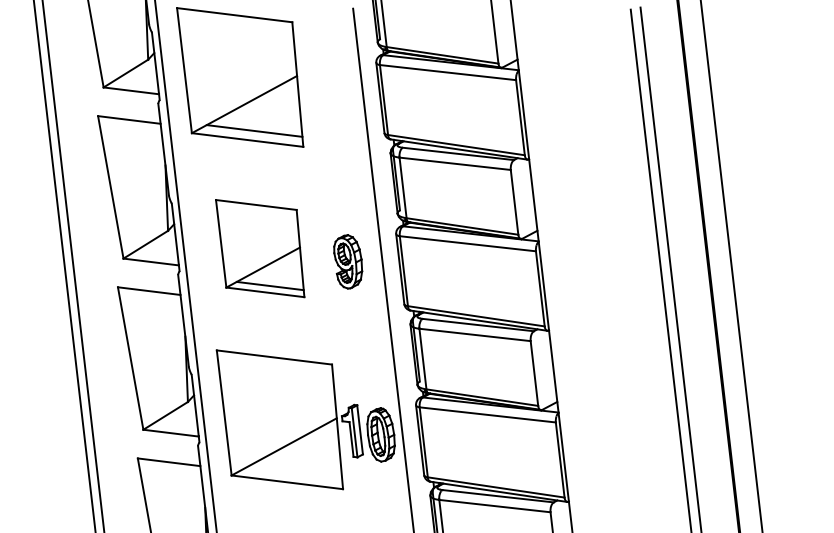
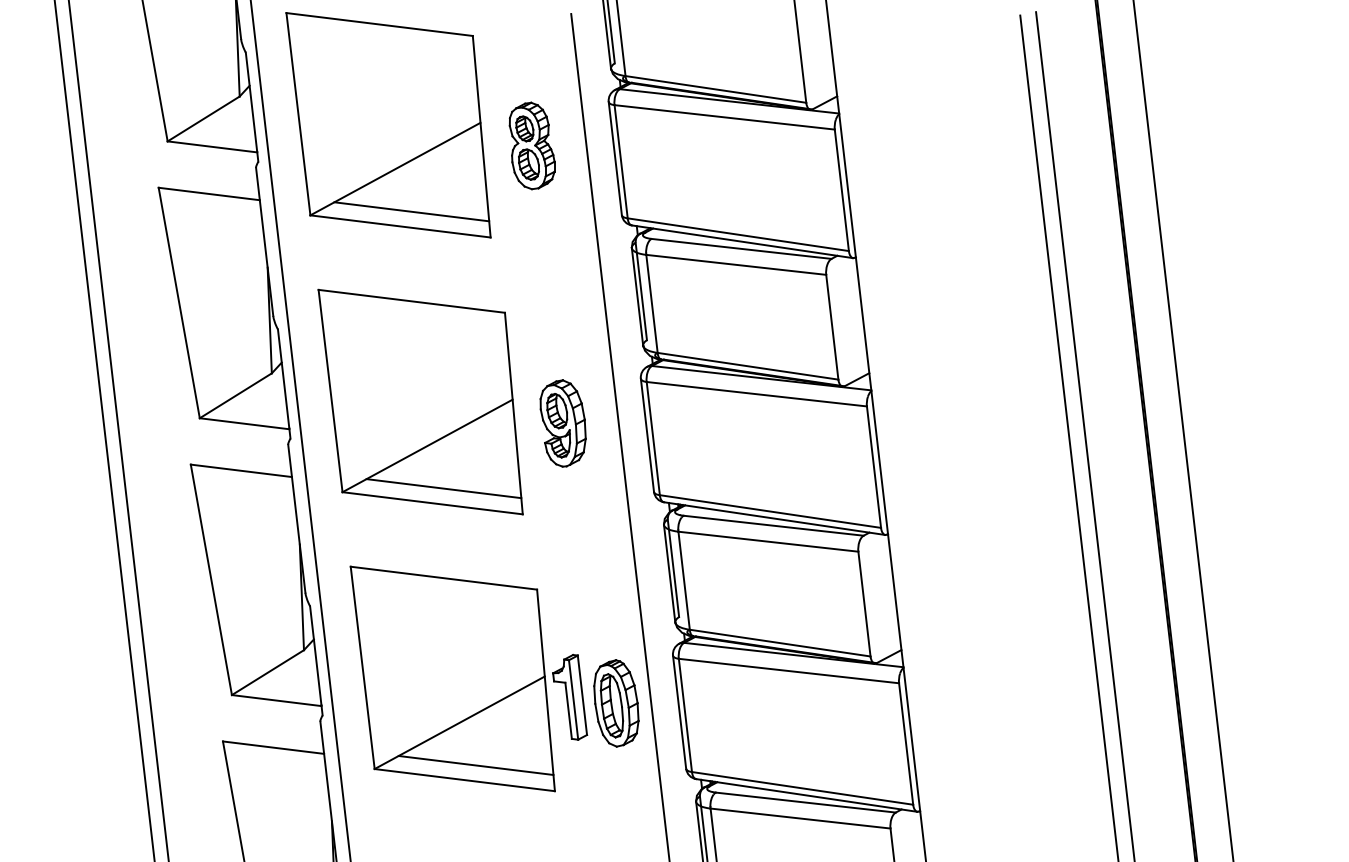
part: (328, 89) -> (531, 144), added
part: (260, 248) -> (421, 401), size x1.43
line: (294, 473) -> (476, 765), added

